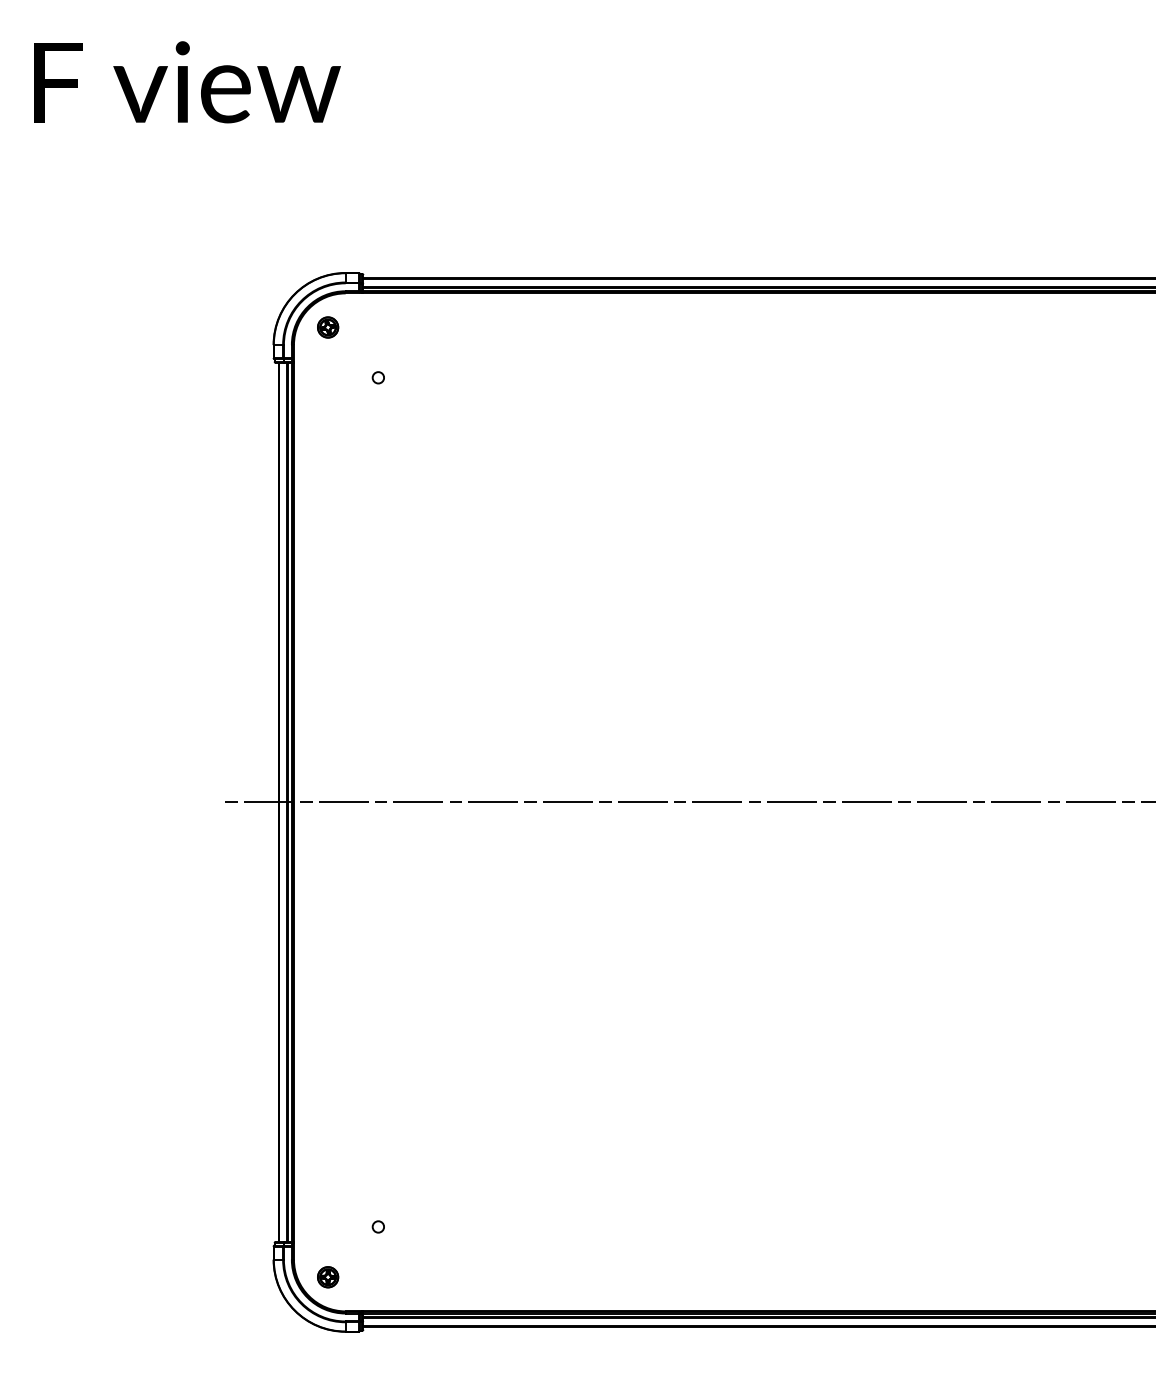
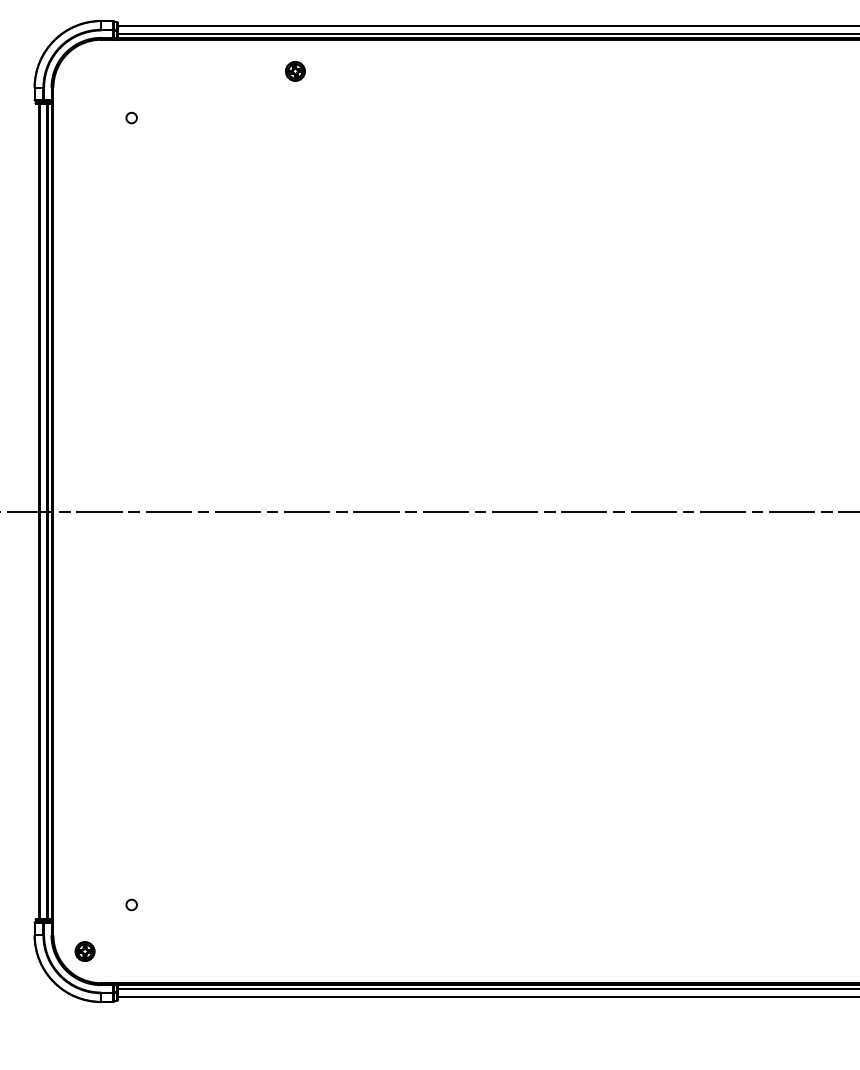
part: (328, 327) -> (295, 71), moved

